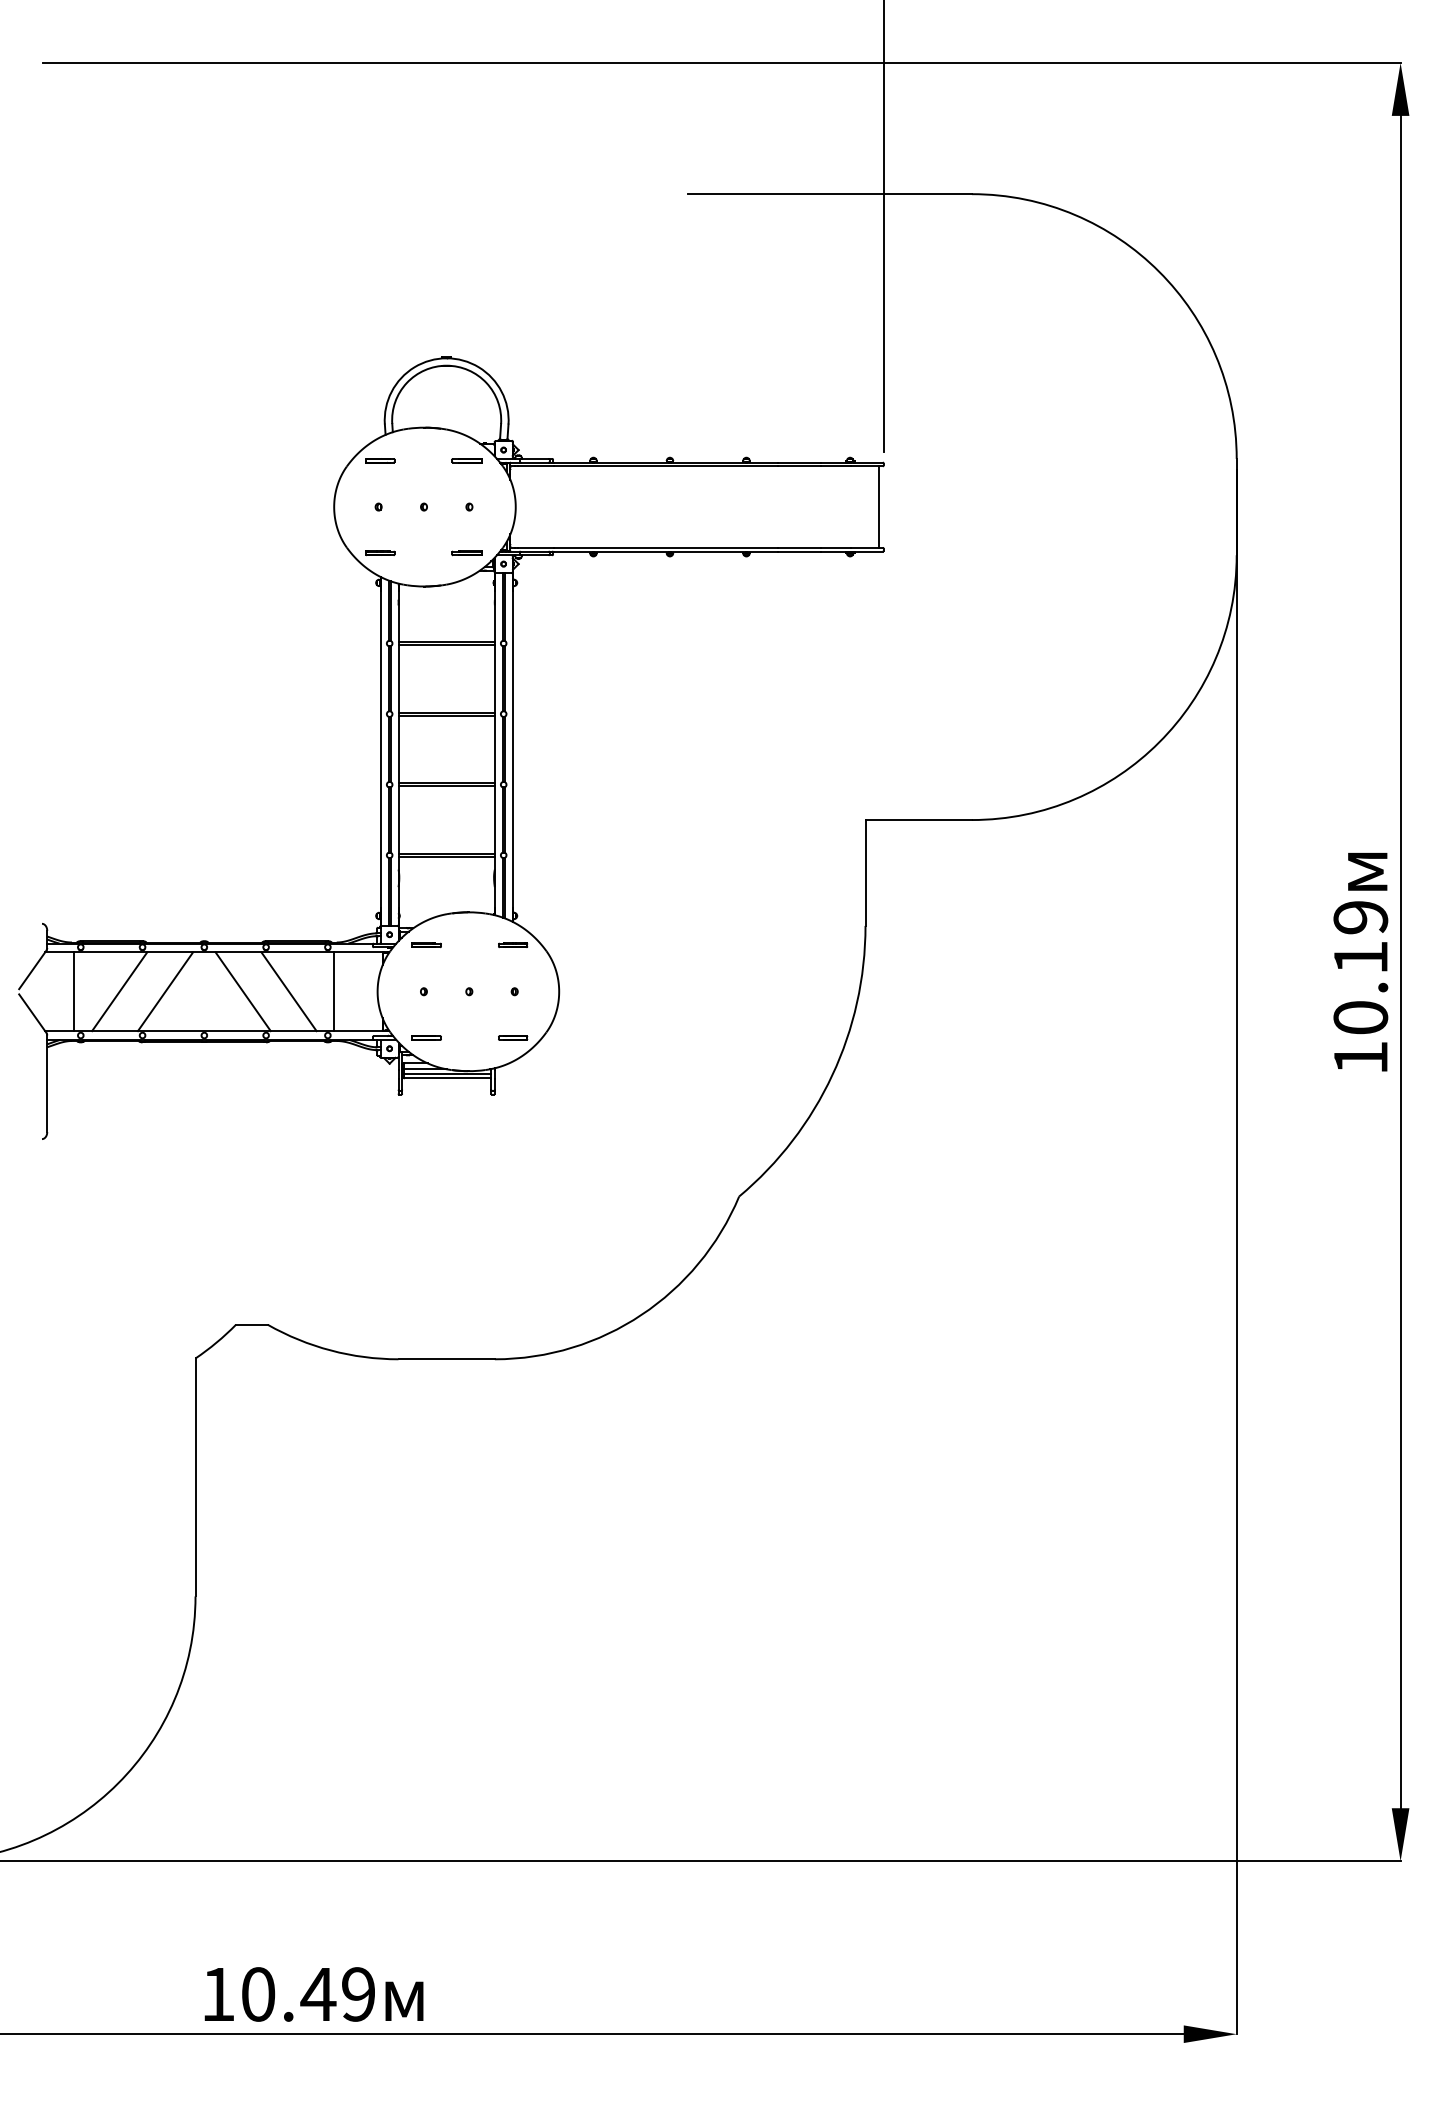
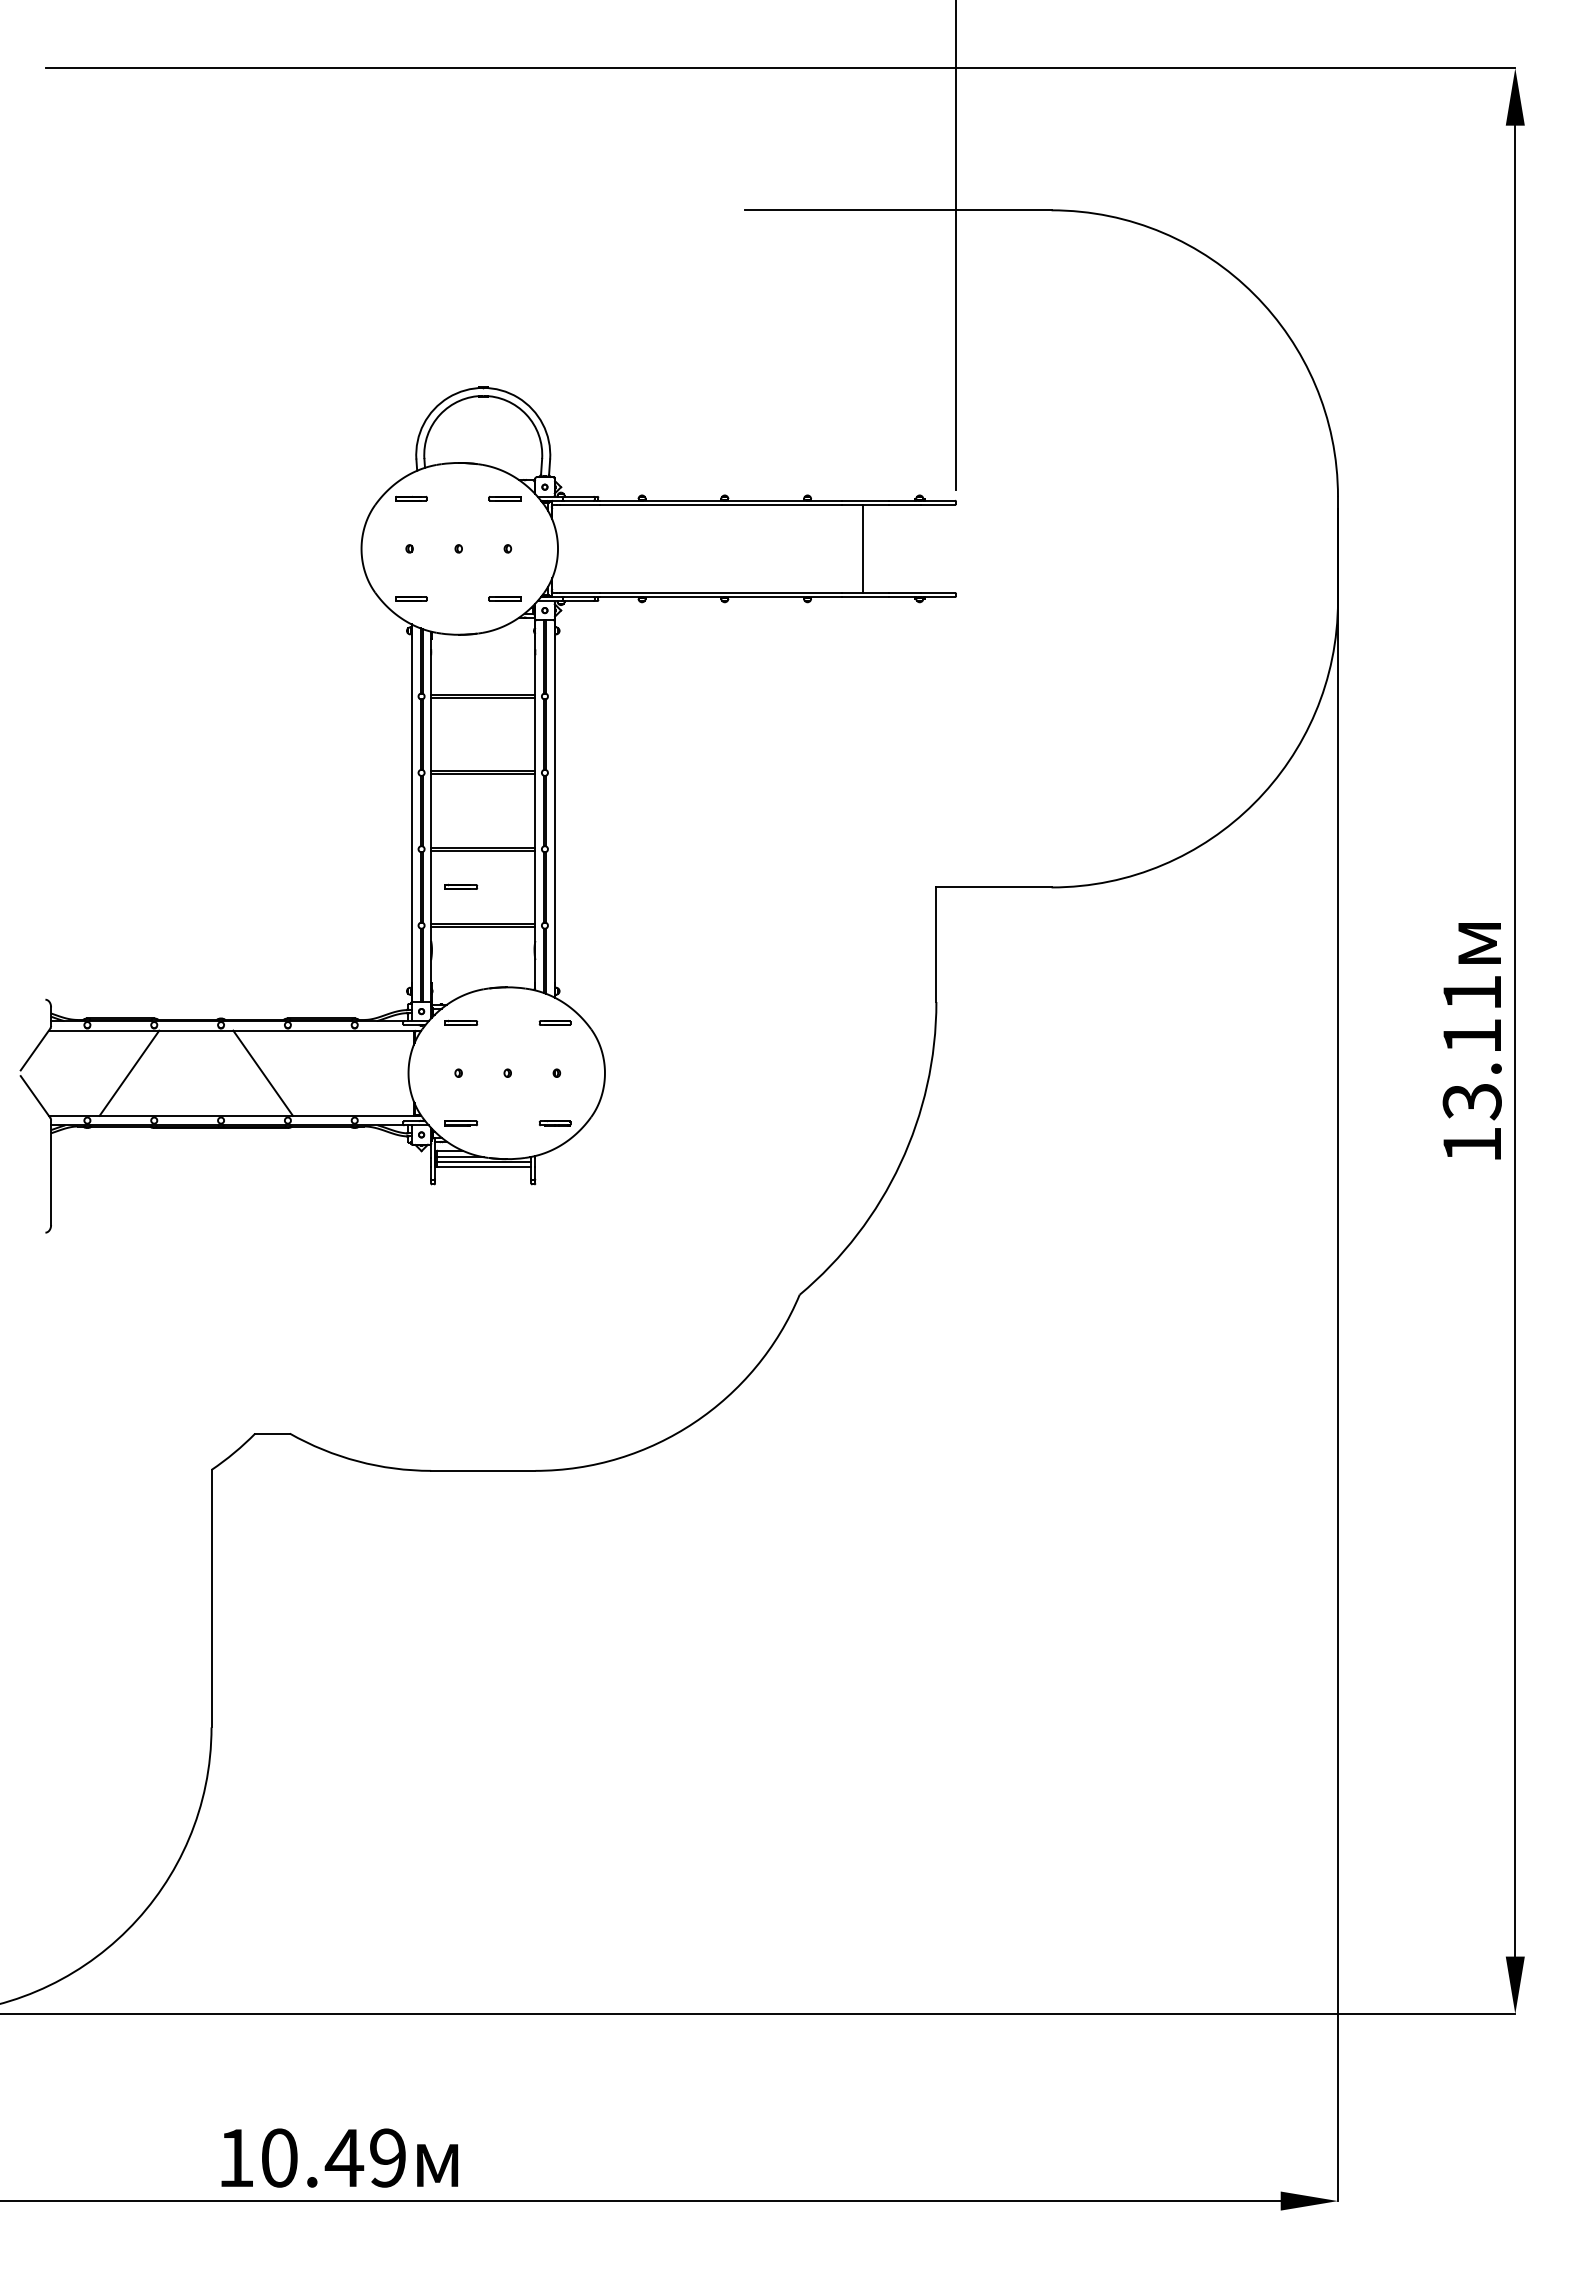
line: (878, 506) -> (862, 548), moved
part: (426, 819) -> (461, 886), added
text: (1360, 967) -> (1471, 1047), 10.19 -> 13.11
line: (74, 991) -> (80, 1072), removed
line: (164, 991) -> (178, 1072), removed
line: (288, 991) -> (312, 1072), removed
line: (334, 991) -> (361, 1072), removed

